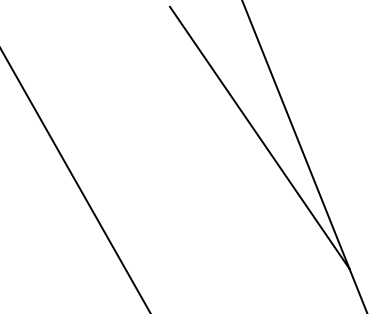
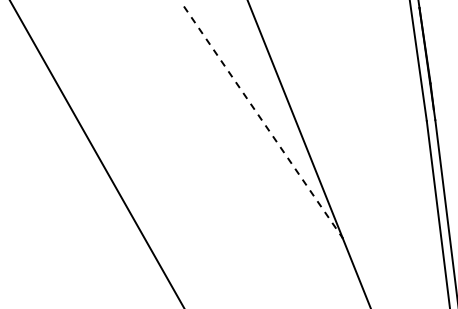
line: (259, 138) -> (263, 122), solid -> dashed

